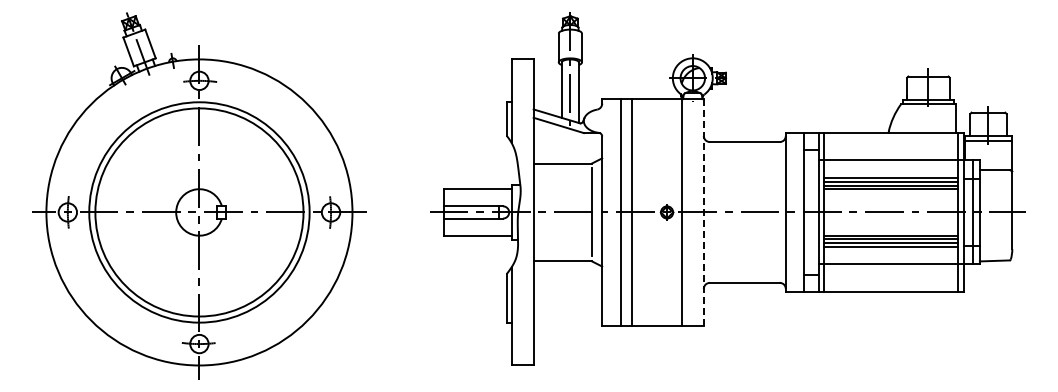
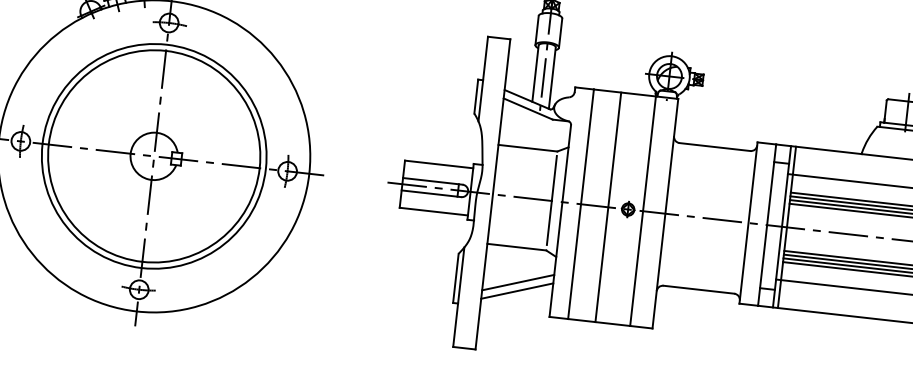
line: (631, 212) -> (608, 207), moved
line: (703, 212) -> (665, 213), dashed -> solid
line: (567, 295) -> (517, 282), added
line: (567, 303) -> (516, 290), added

